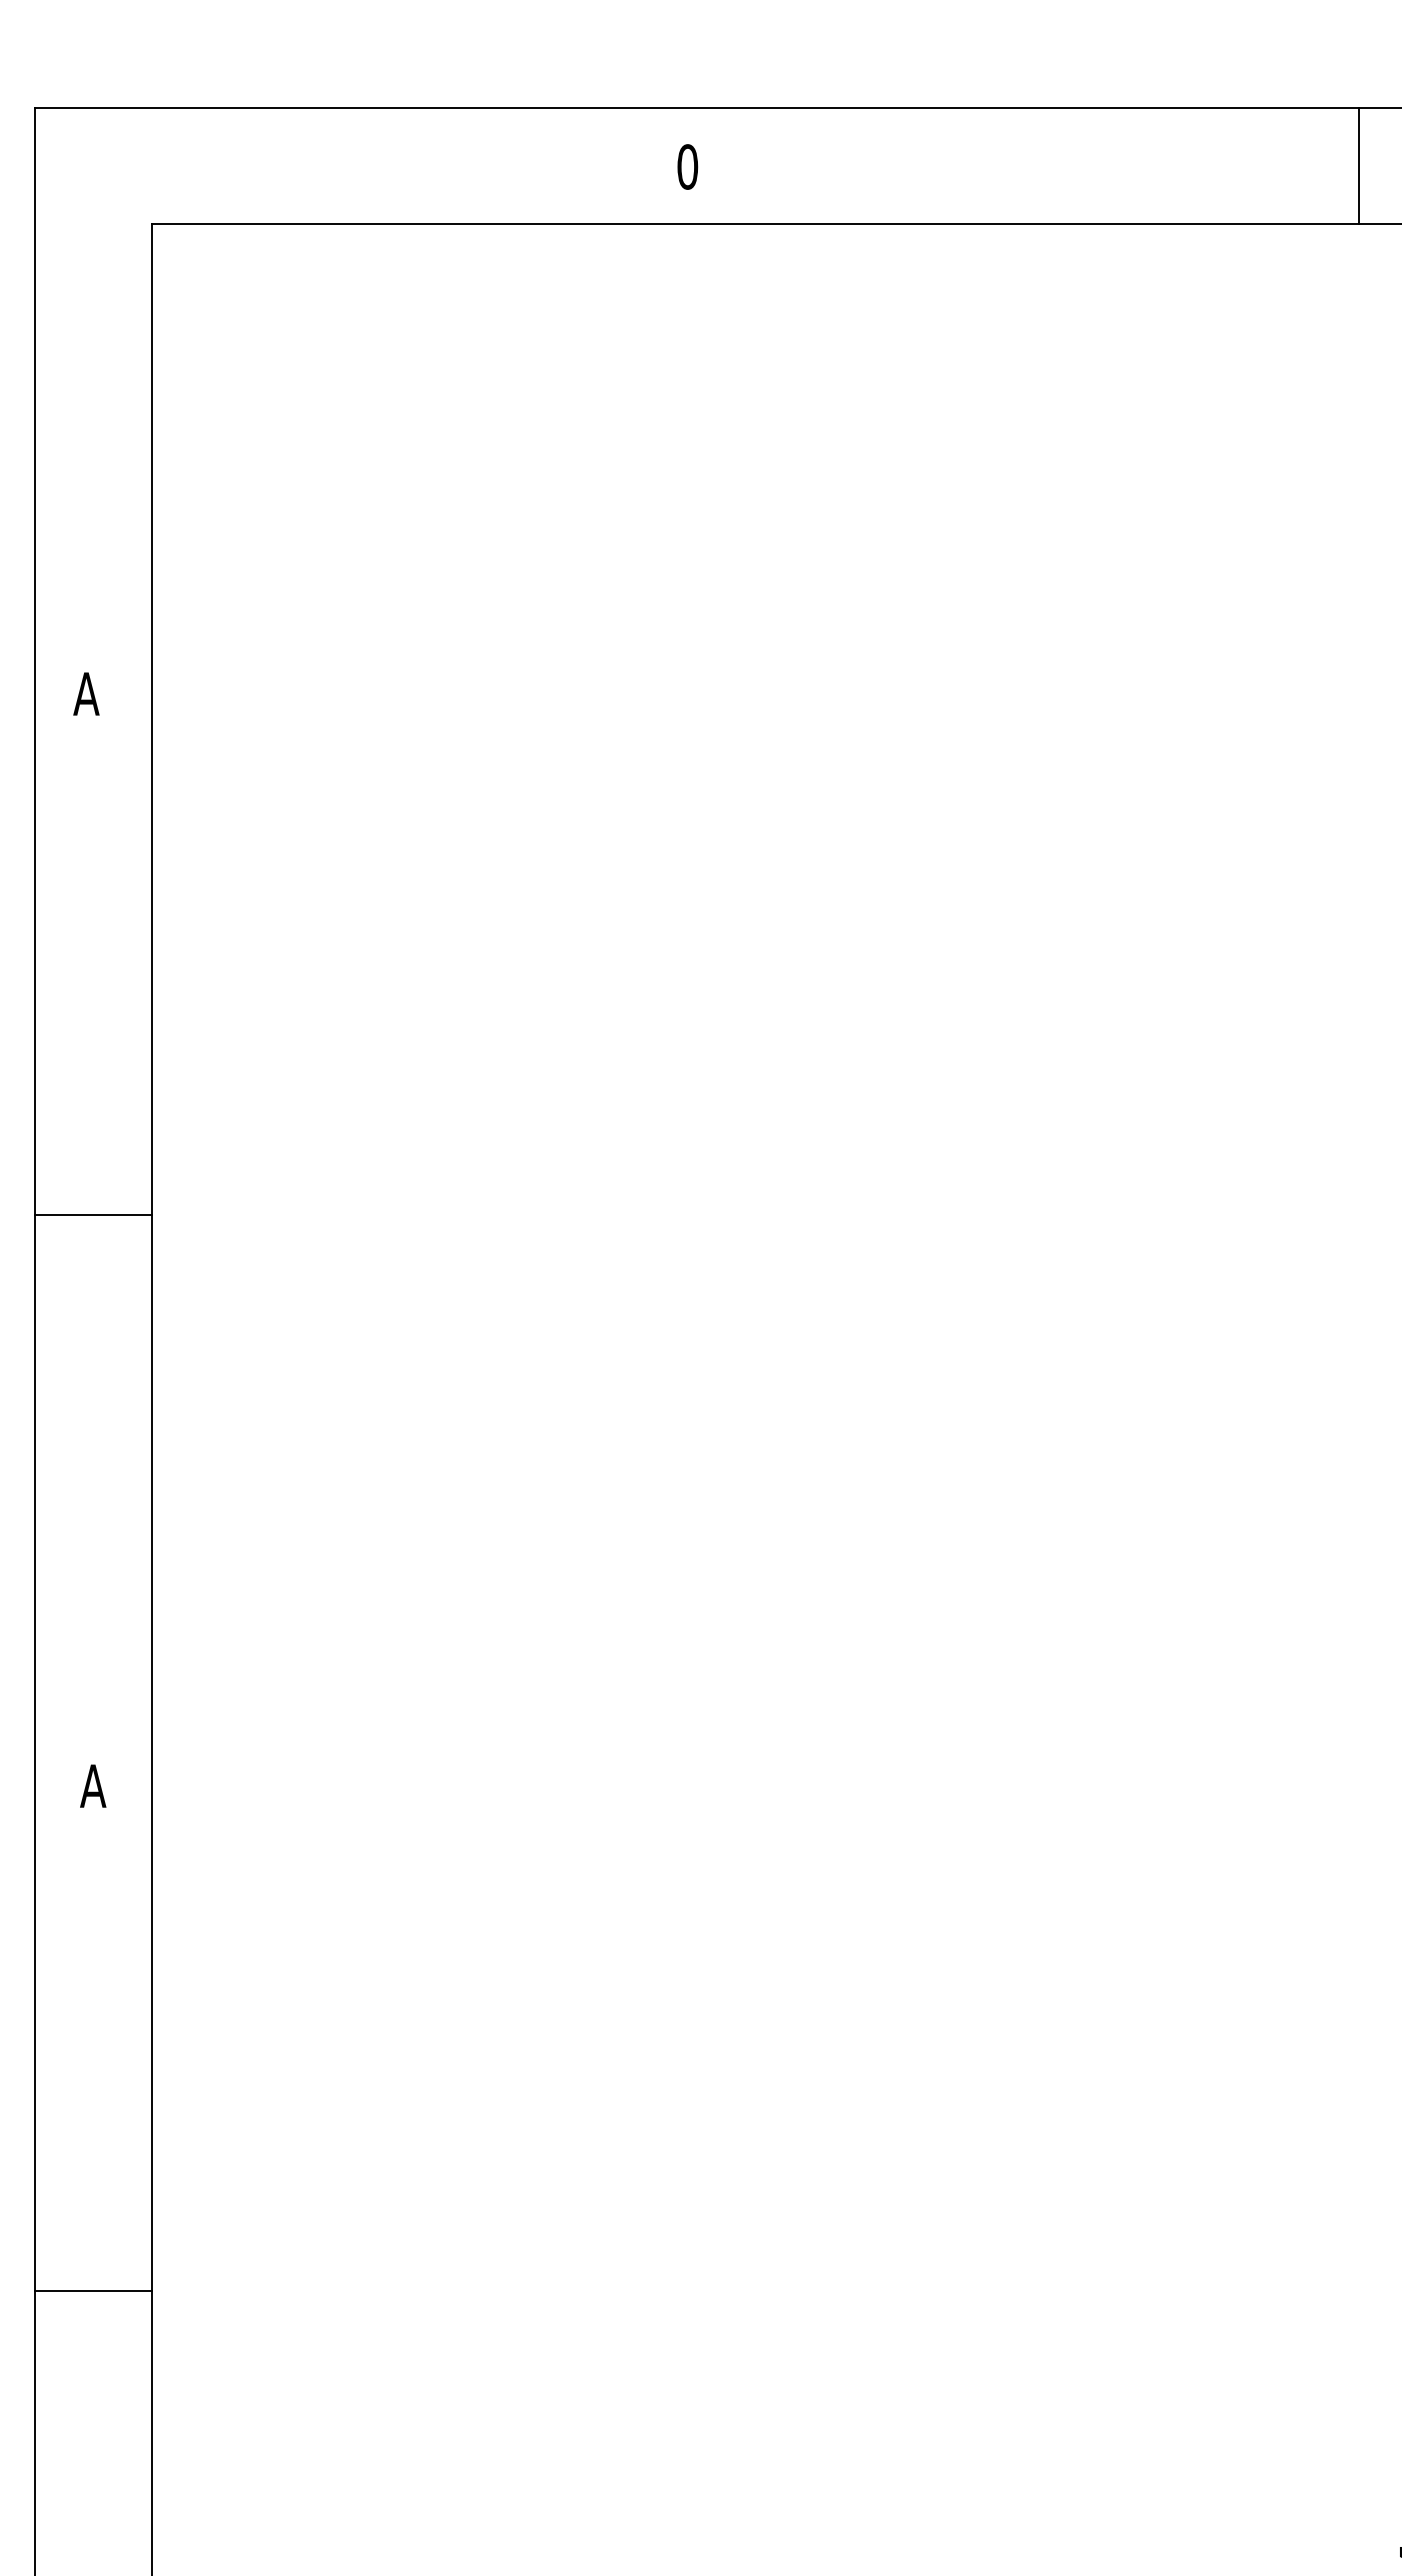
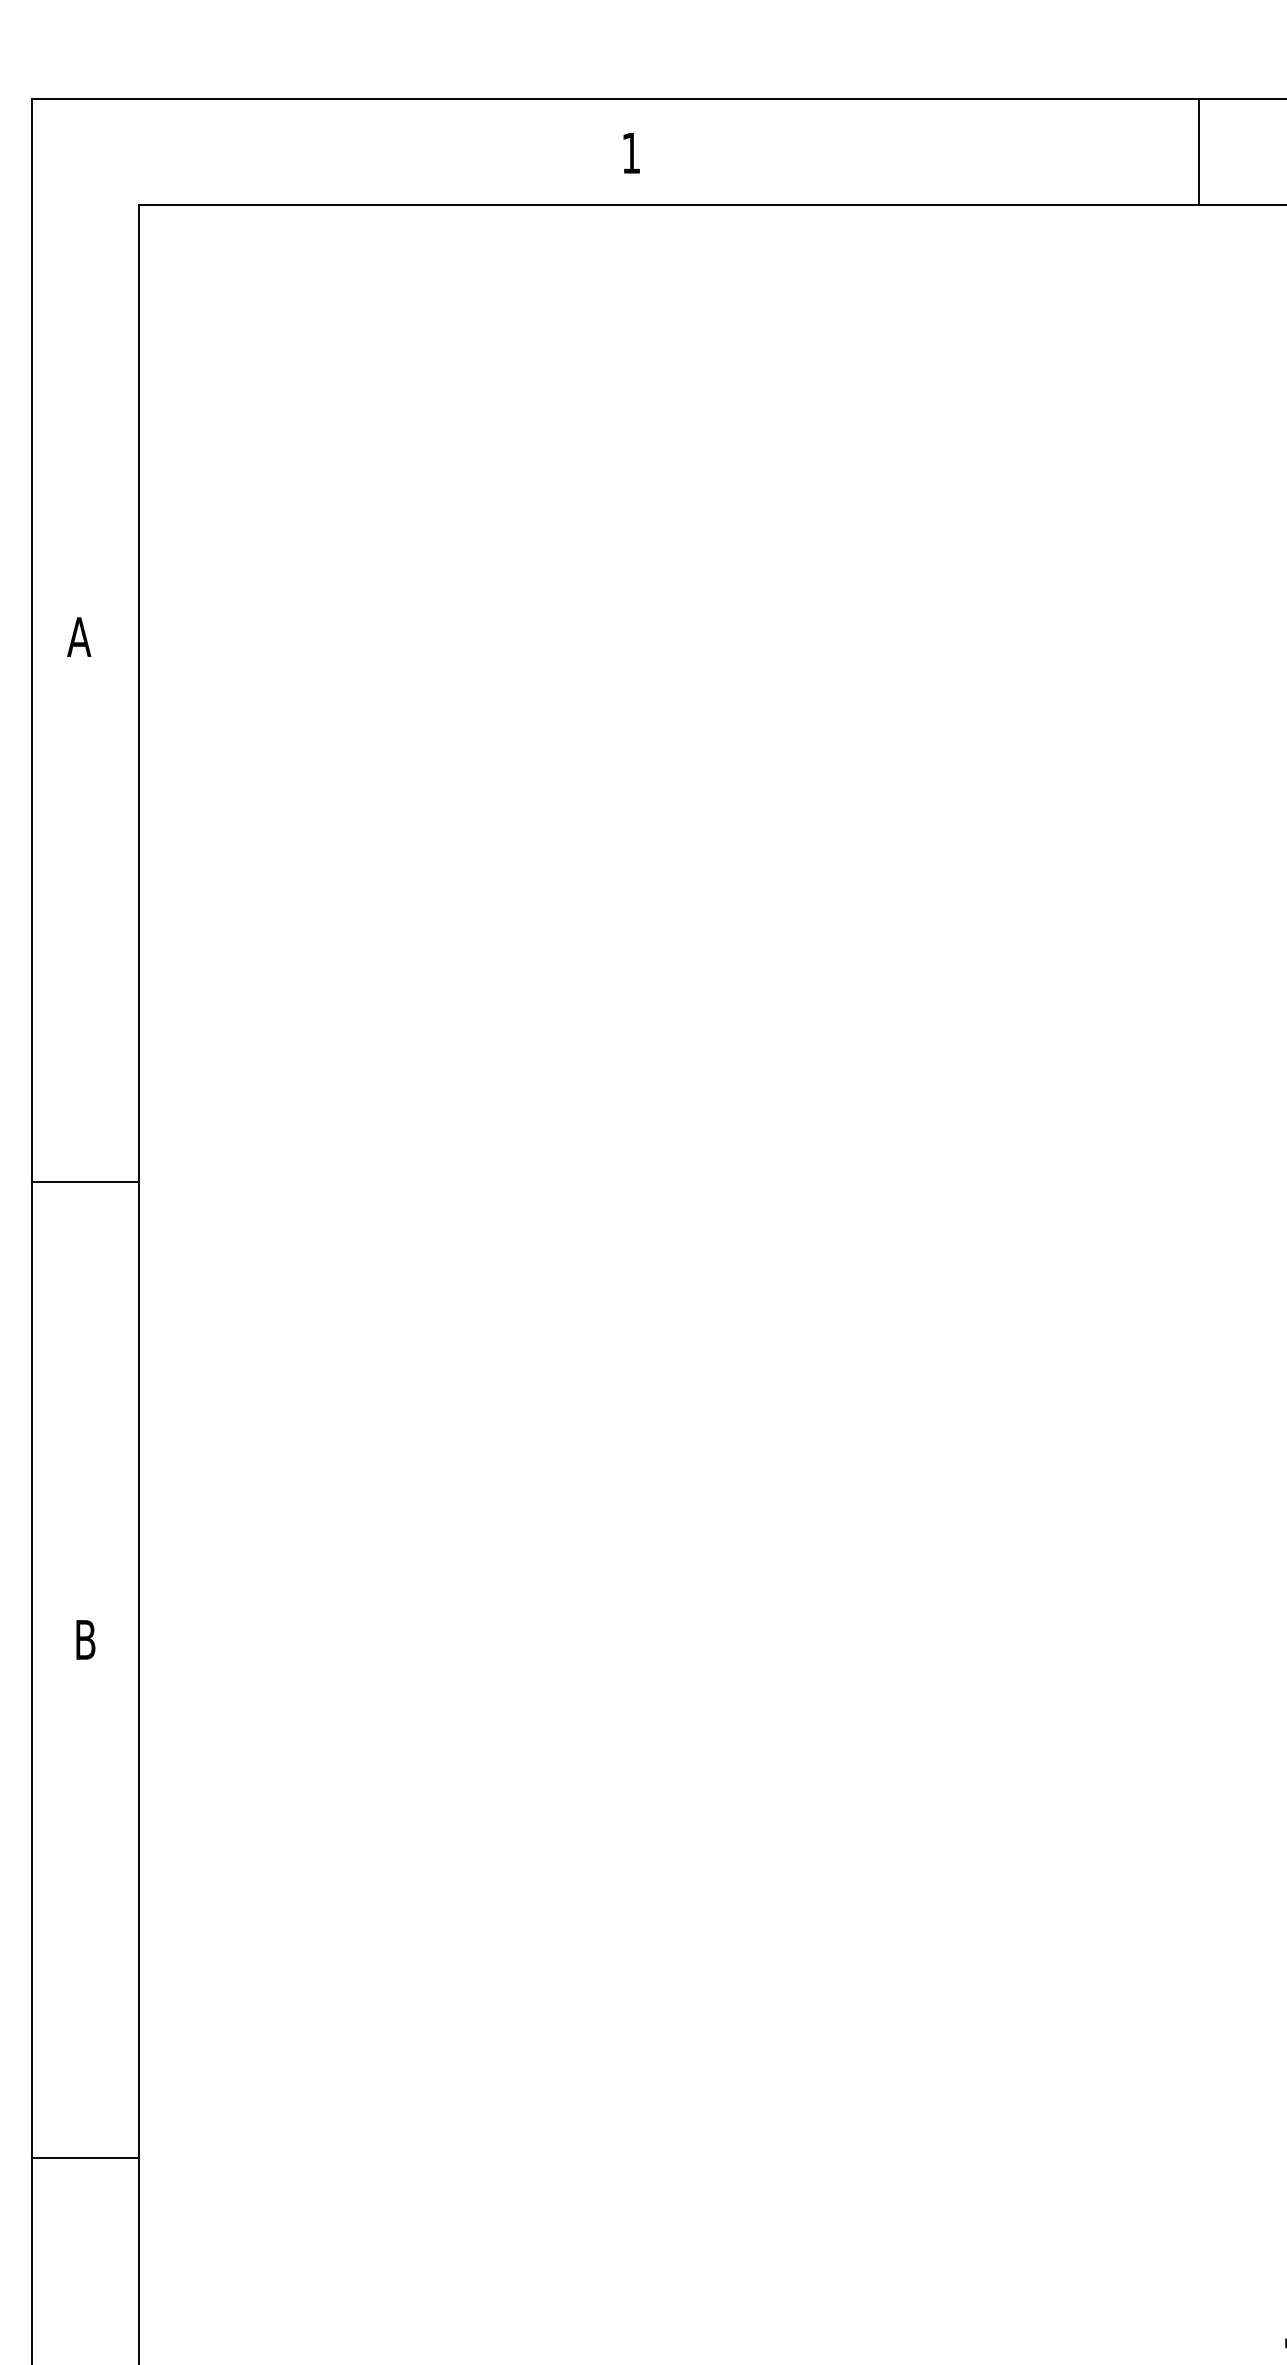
line: (1359, 165) -> (1199, 151), moved
text: (687, 166) -> (631, 152), 0 -> 1
line: (92, 1215) -> (84, 1182), moved
text: (93, 1785) -> (85, 1639), A -> B
line: (92, 2290) -> (84, 2158), moved

